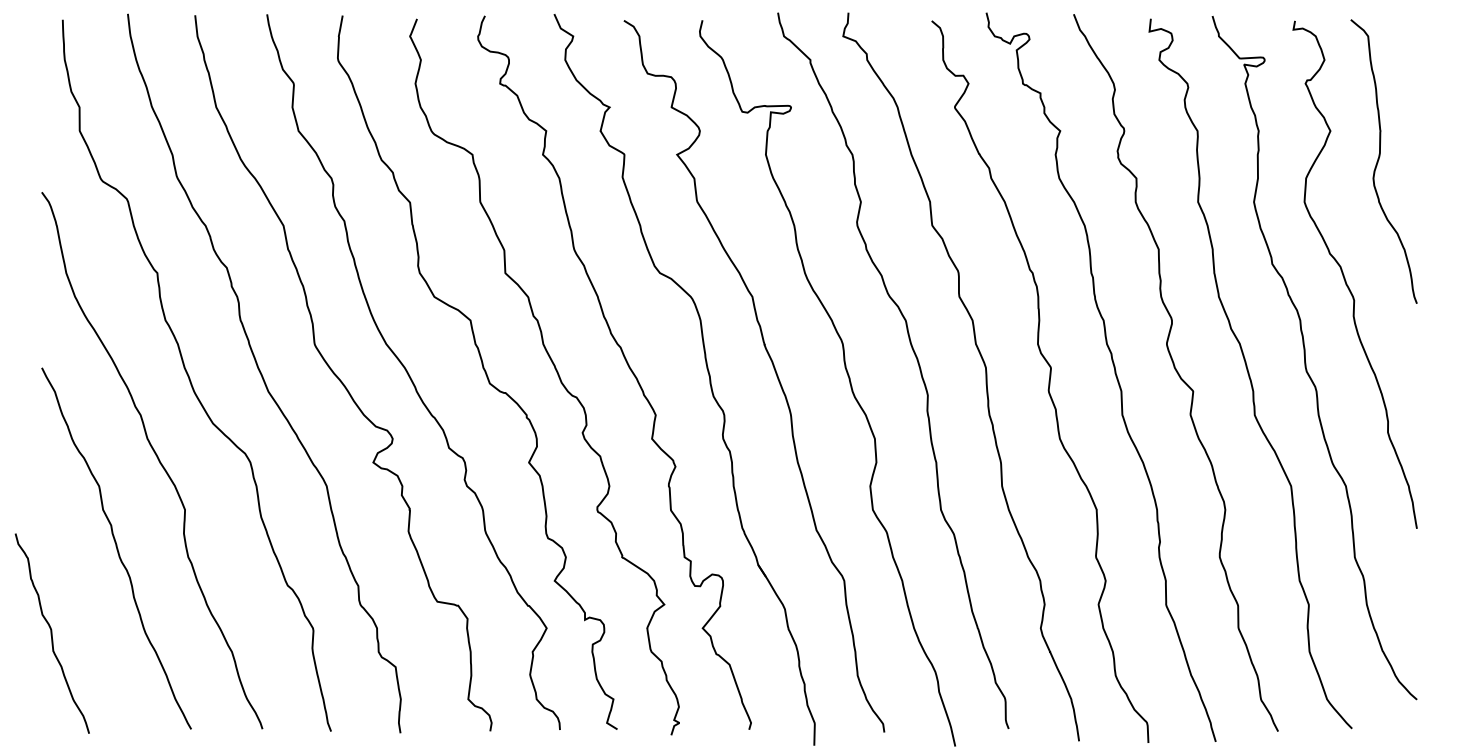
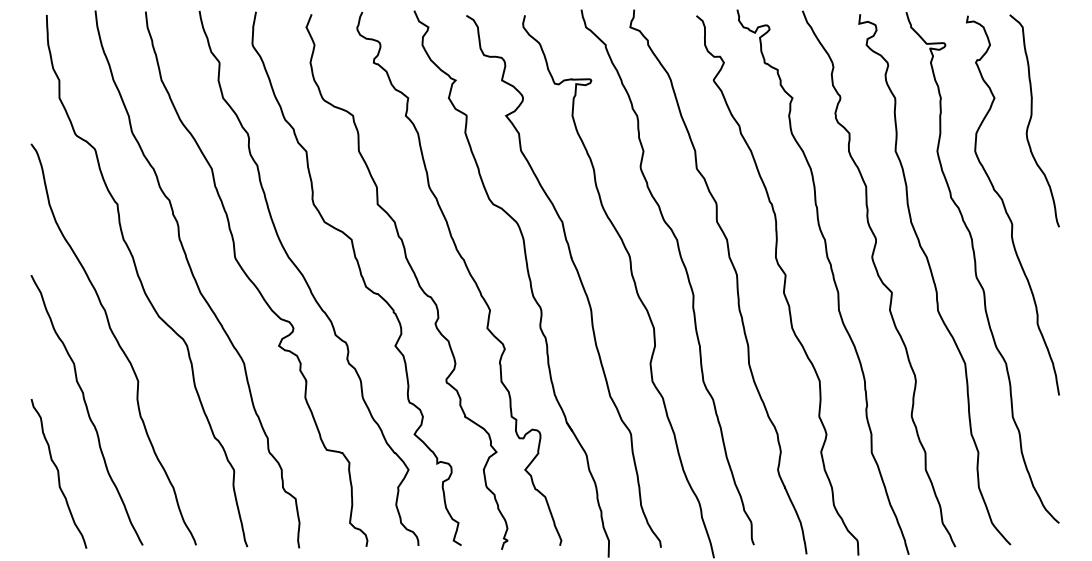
curve: (51, 633) -> (58, 473), moved

